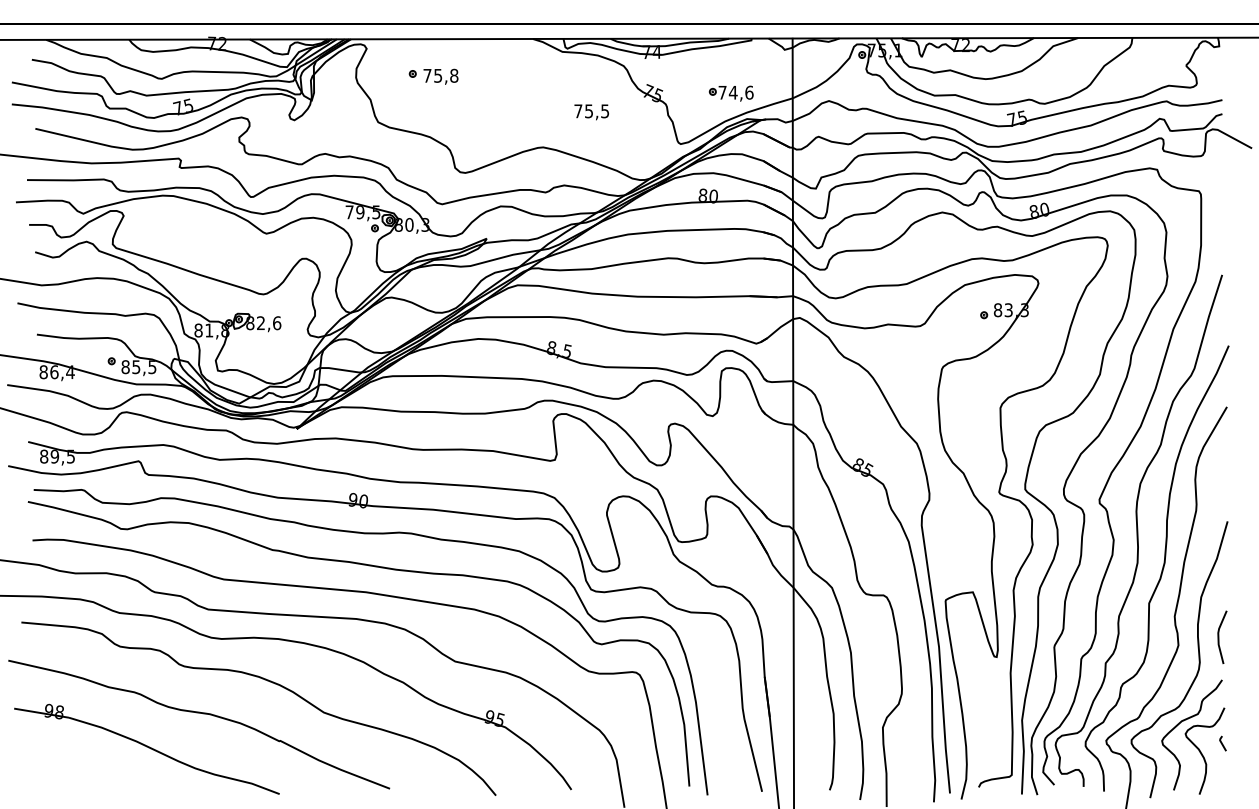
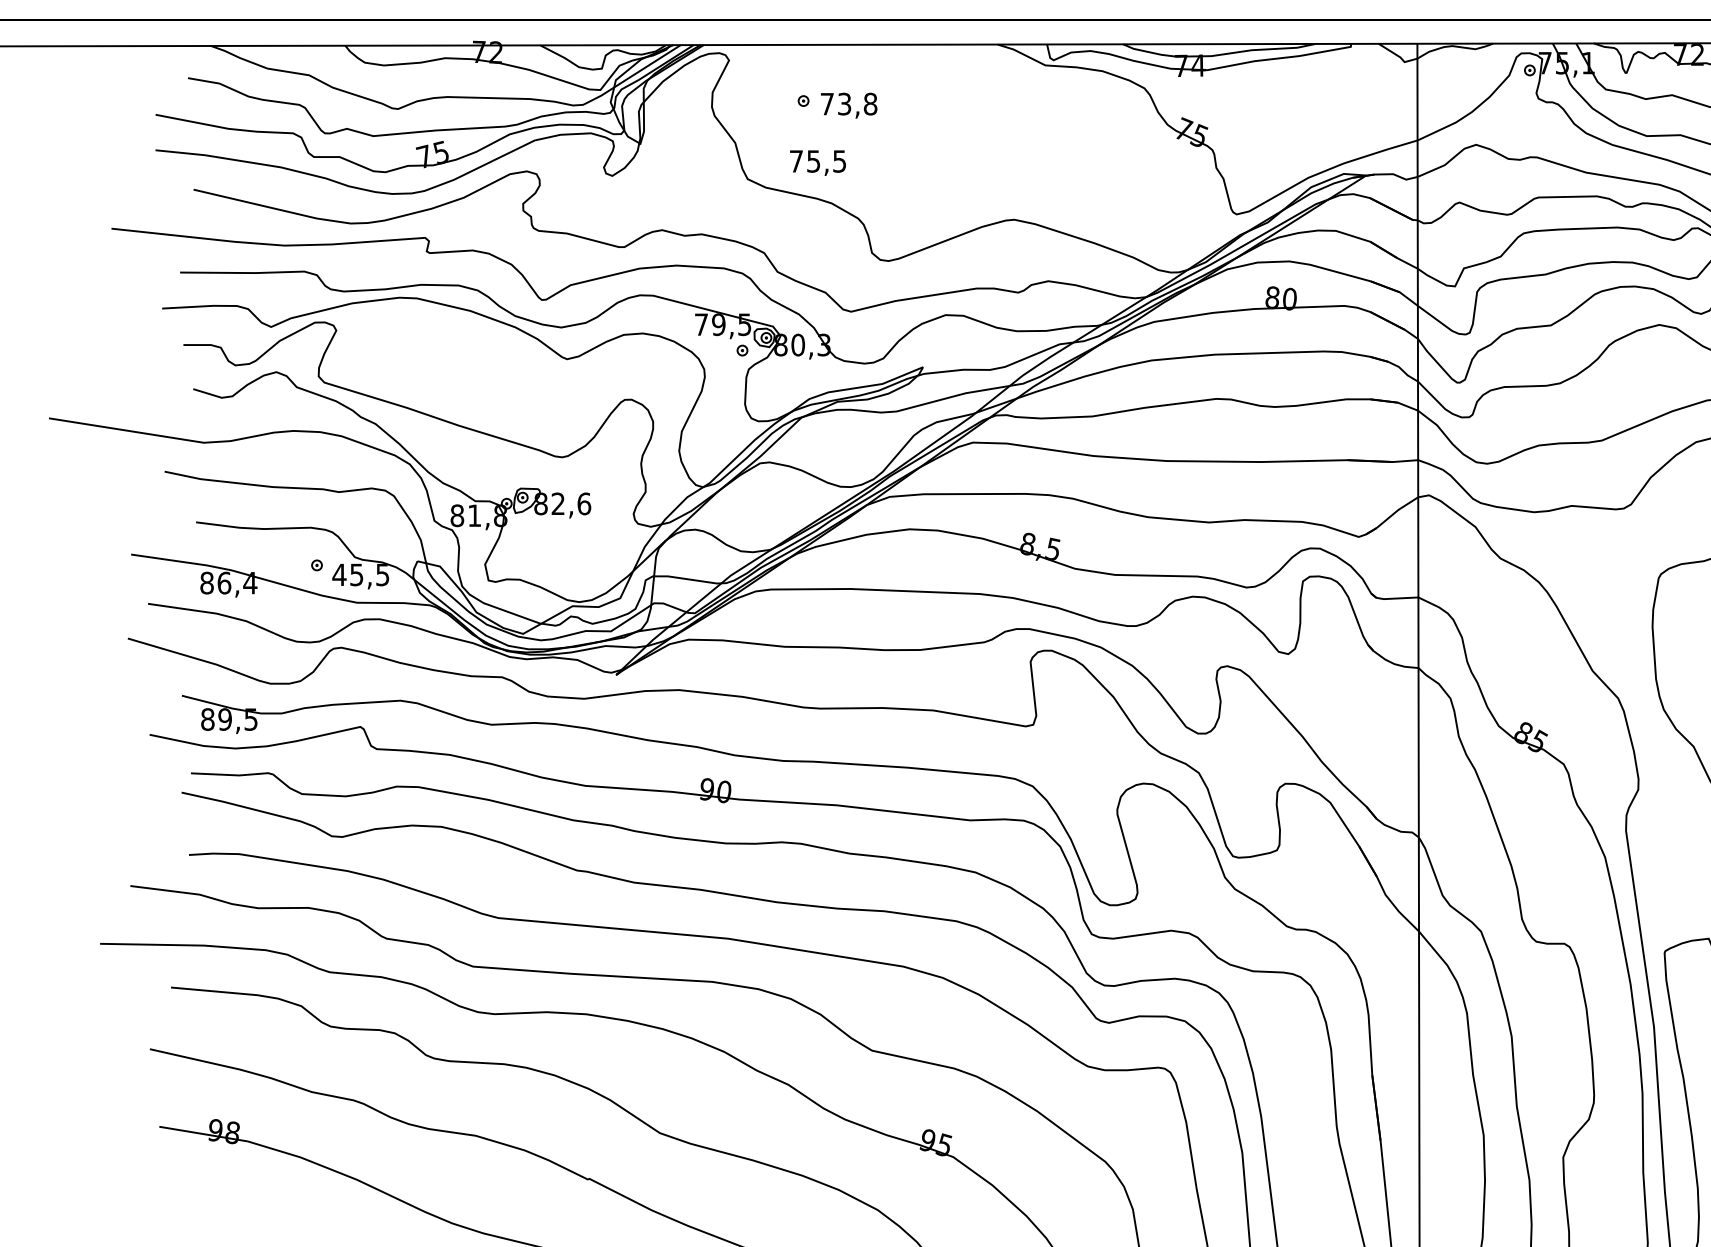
text: (438, 74) -> (845, 101), 75,8 -> 73,8
part: (730, 93) -> (1316, 132), removed
text: (591, 112) -> (817, 163), moved
text: (125, 367) -> (339, 575), 85,5 -> 45,5

